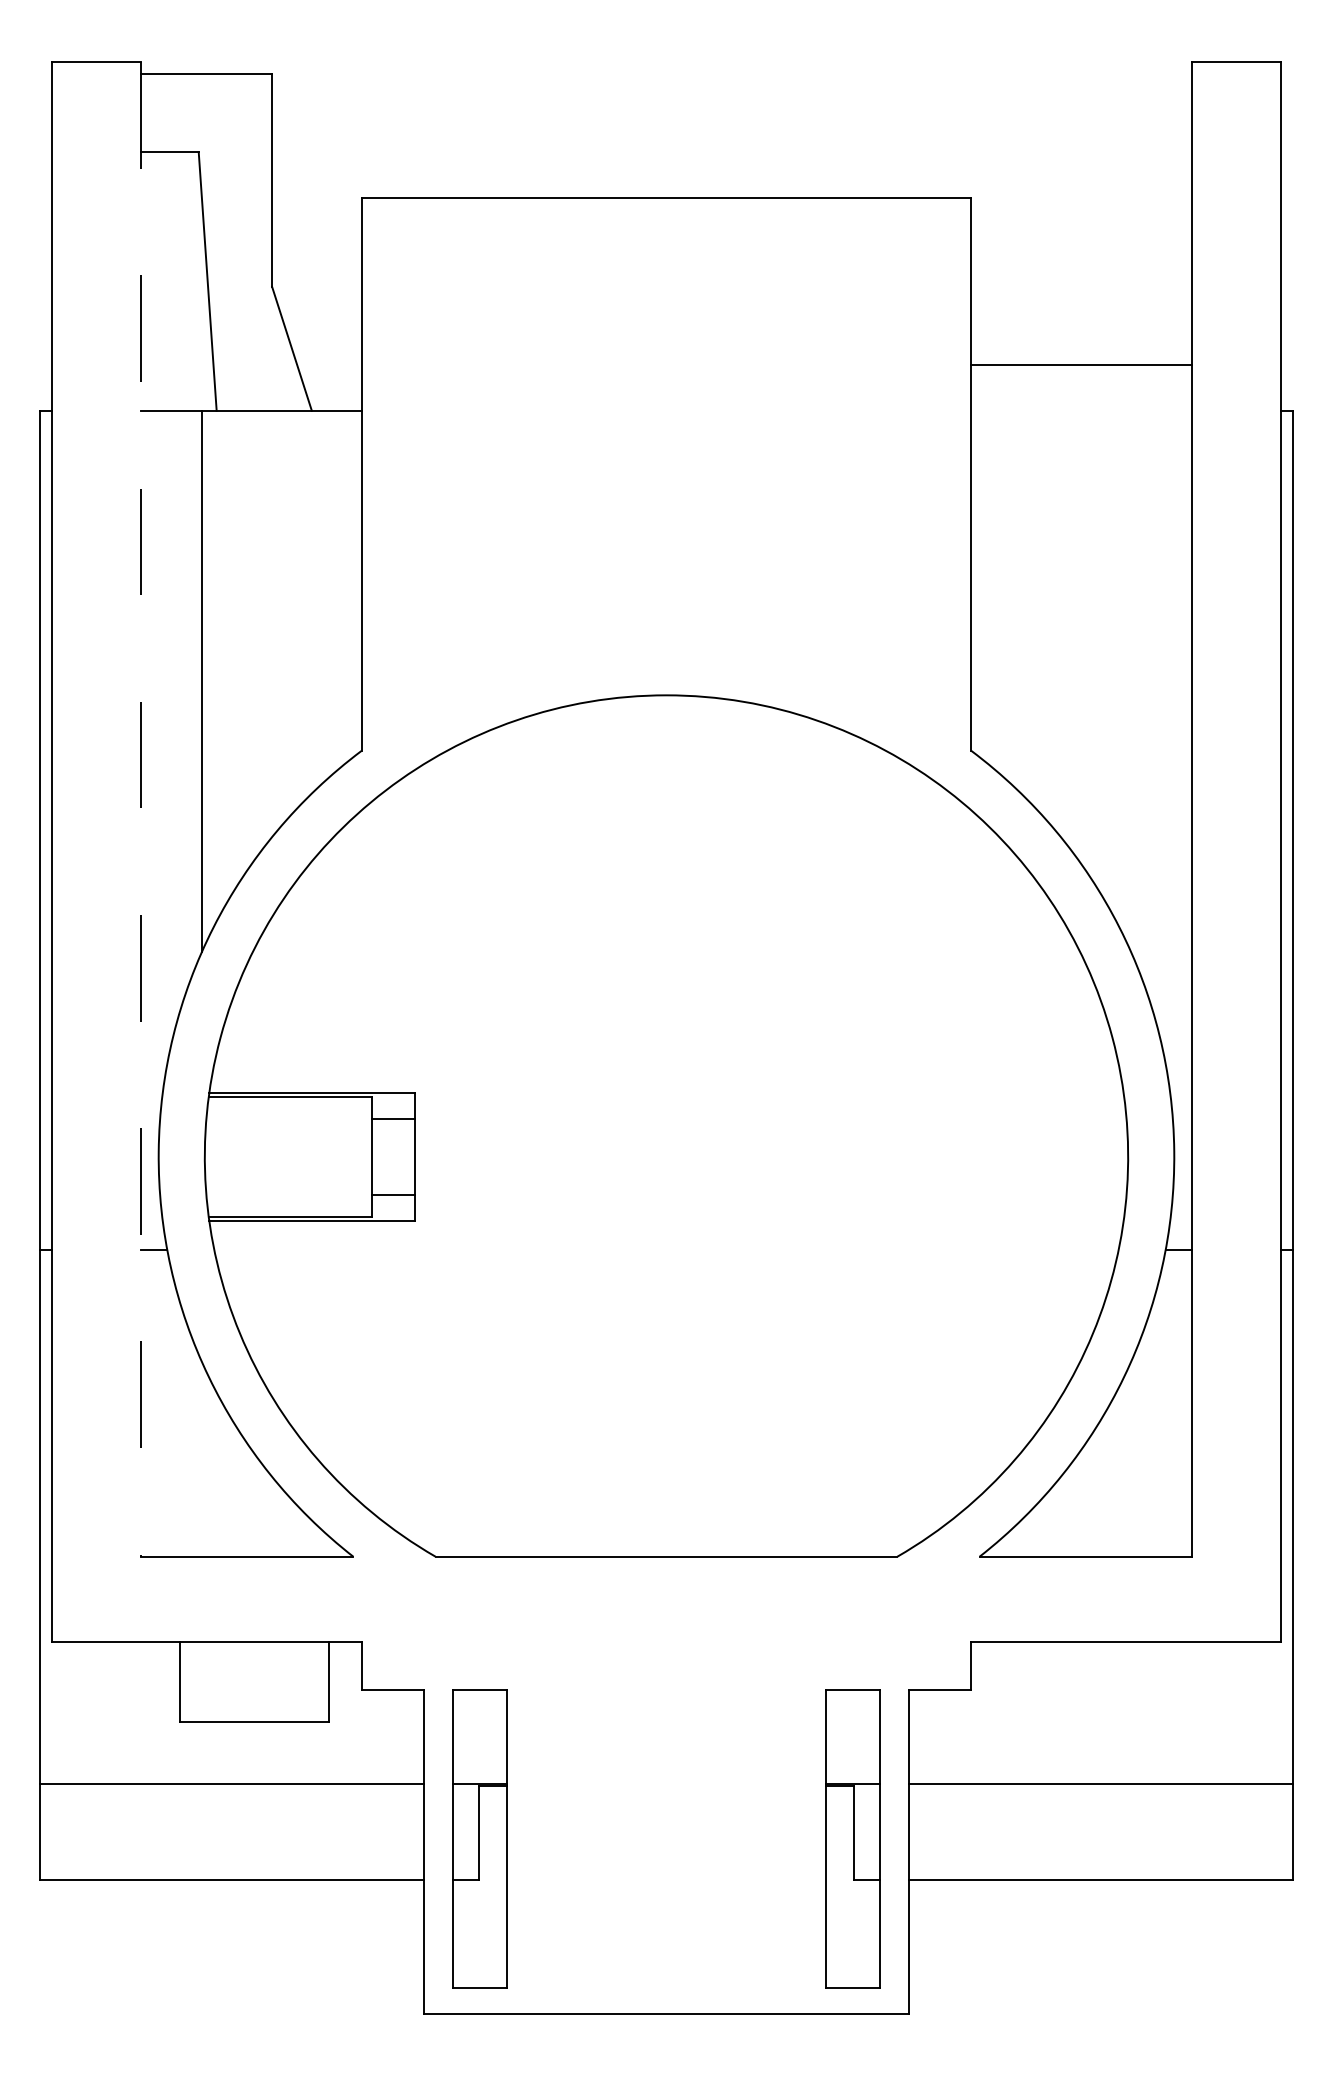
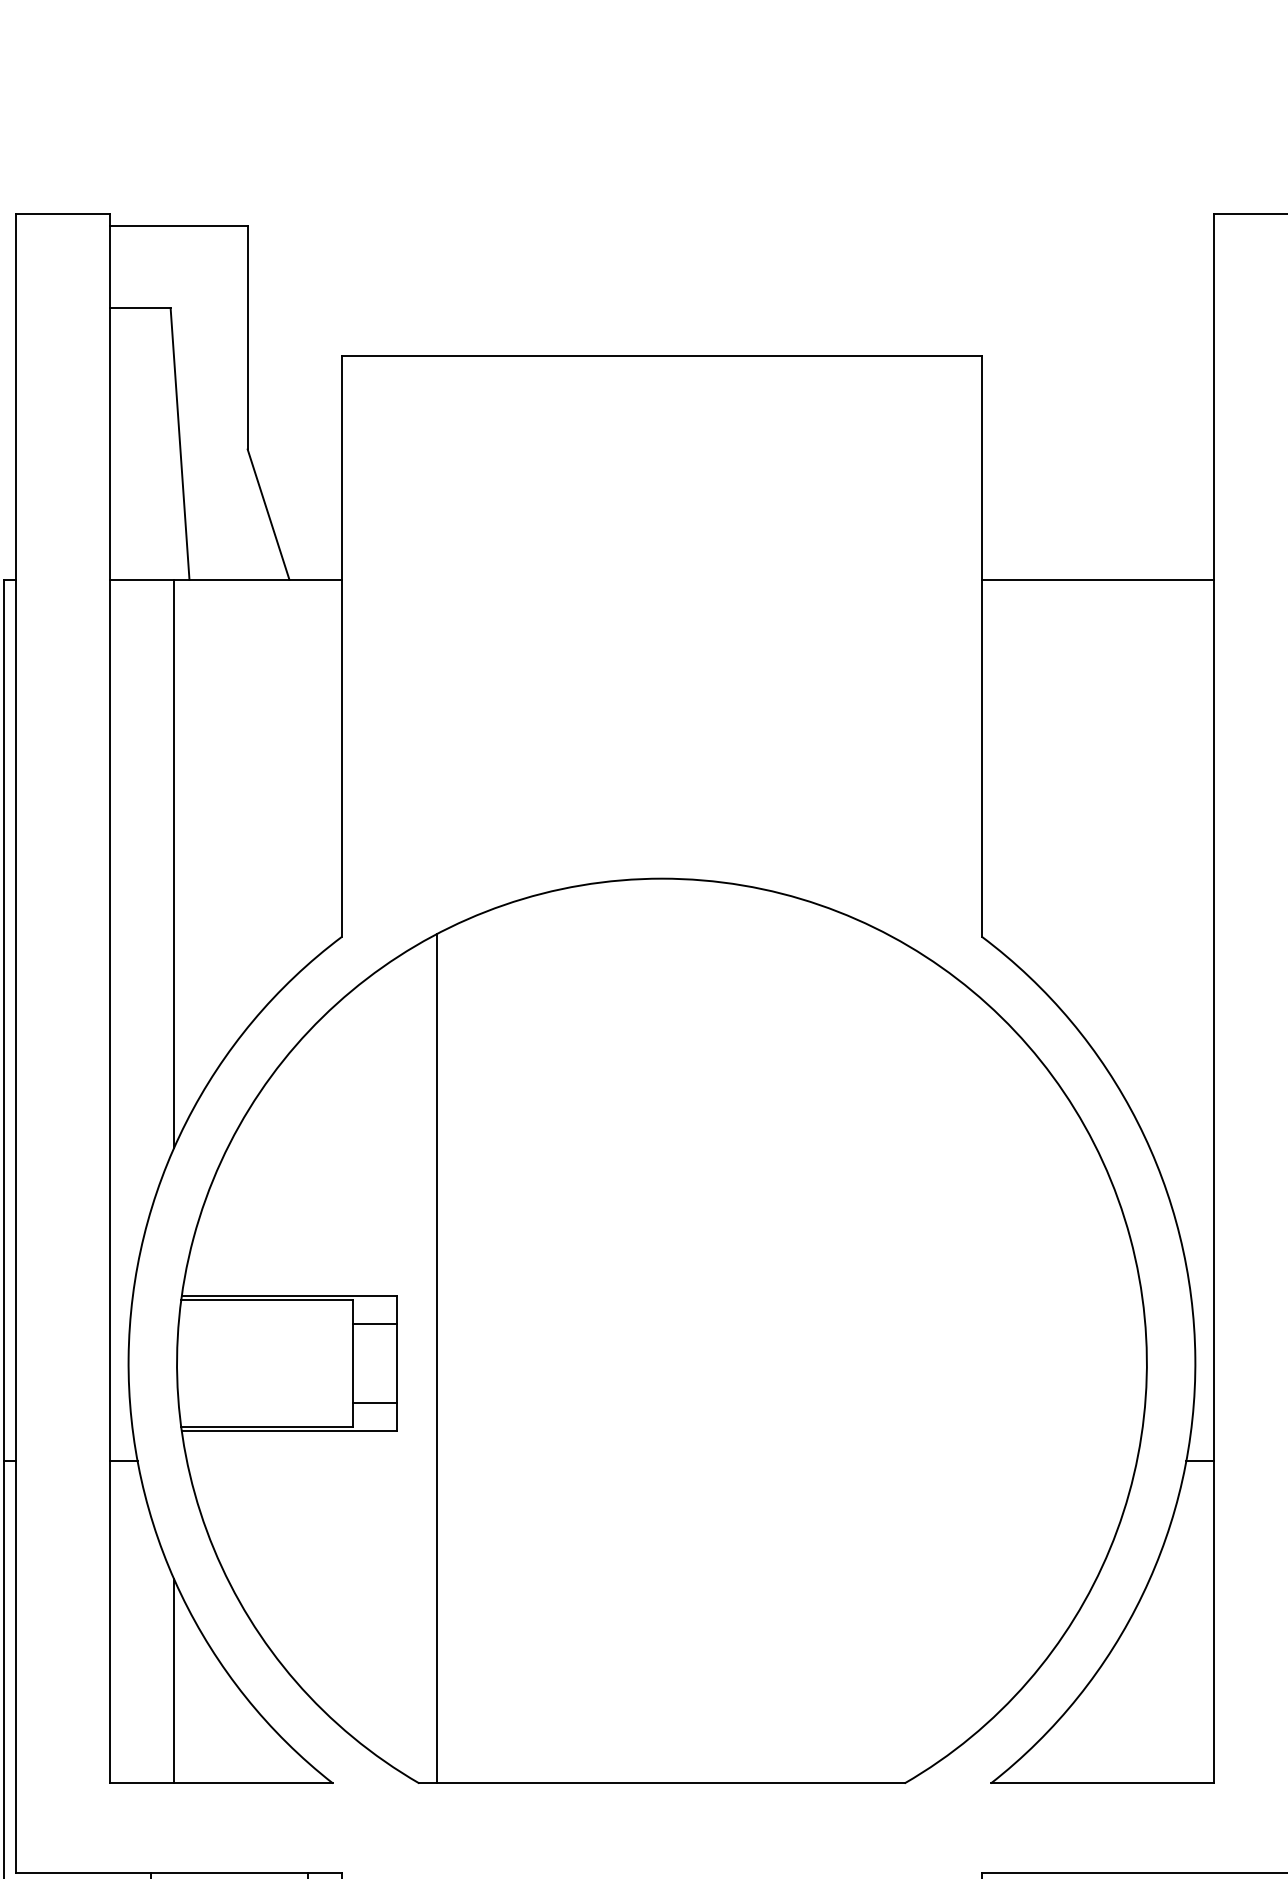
line: (1081, 364) -> (1097, 579), moved
line: (140, 809) -> (109, 998), dashed -> solid
line: (451, 1152) -> (436, 1358), added
line: (201, 1458) -> (173, 1680), added

